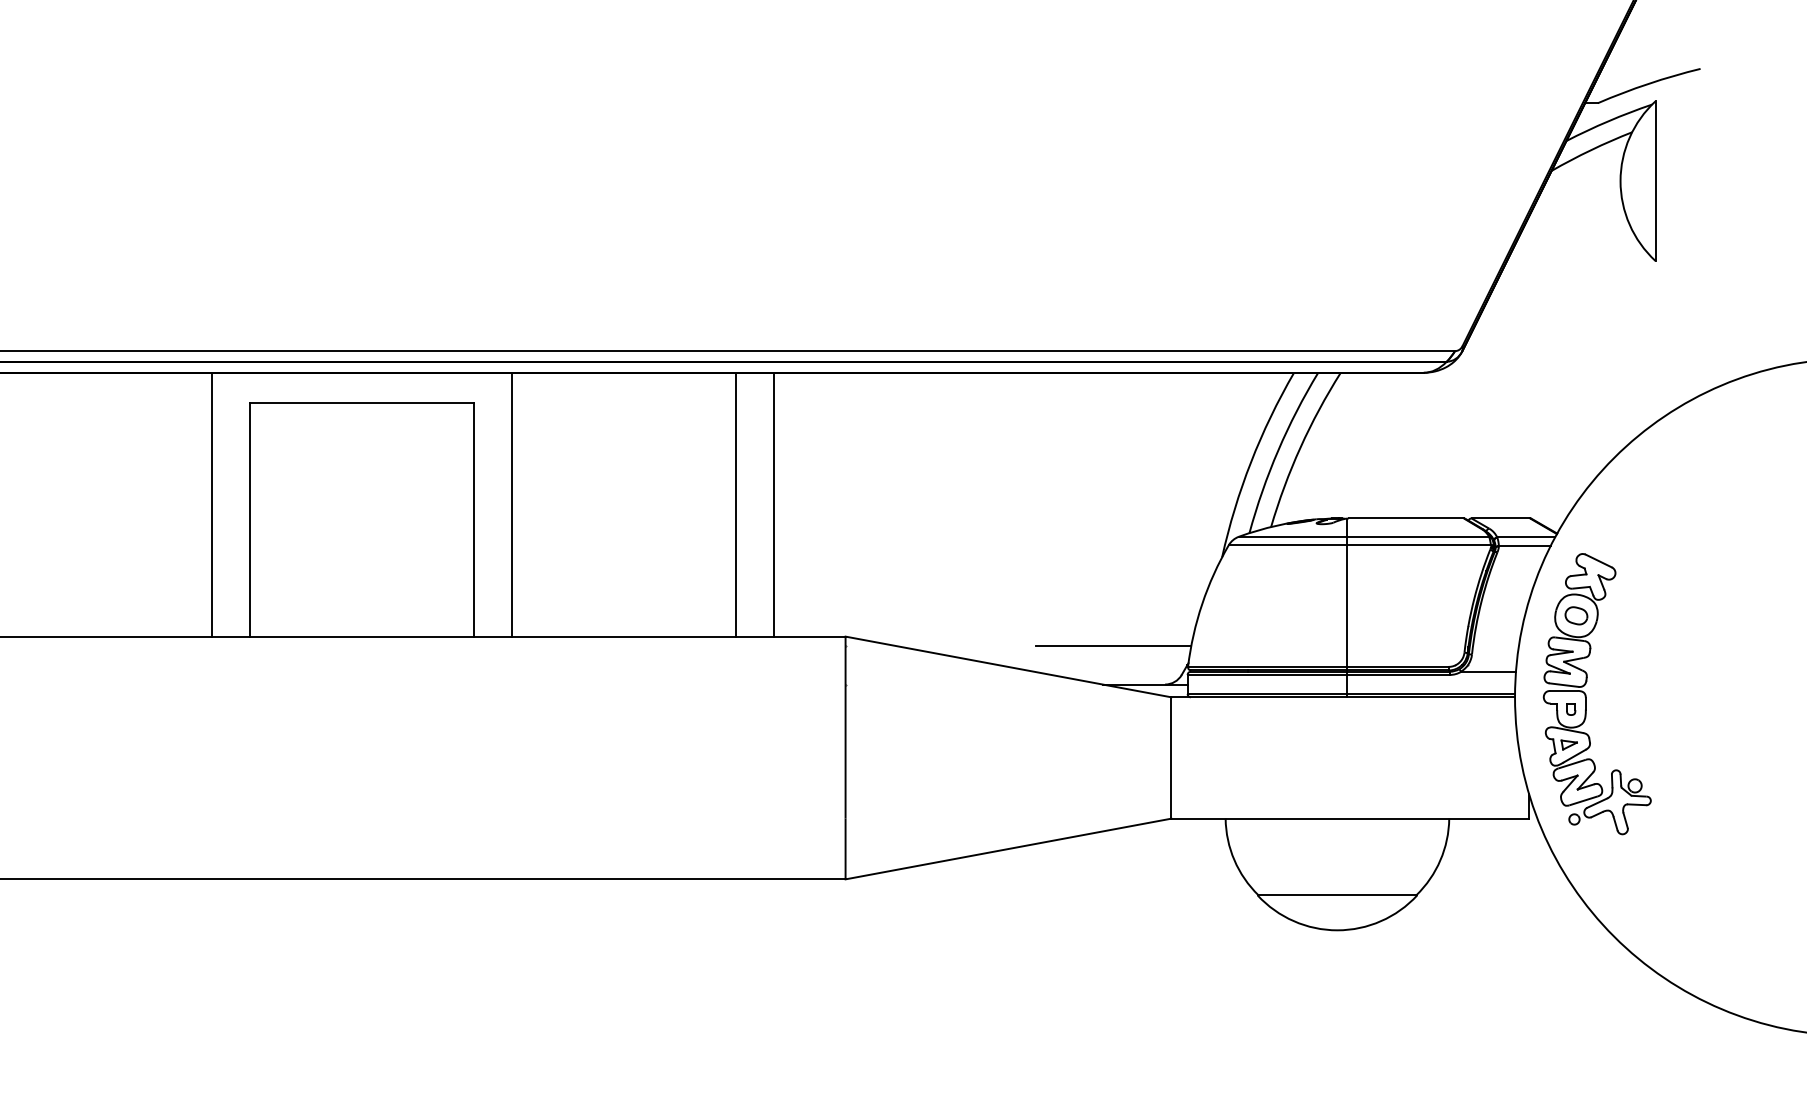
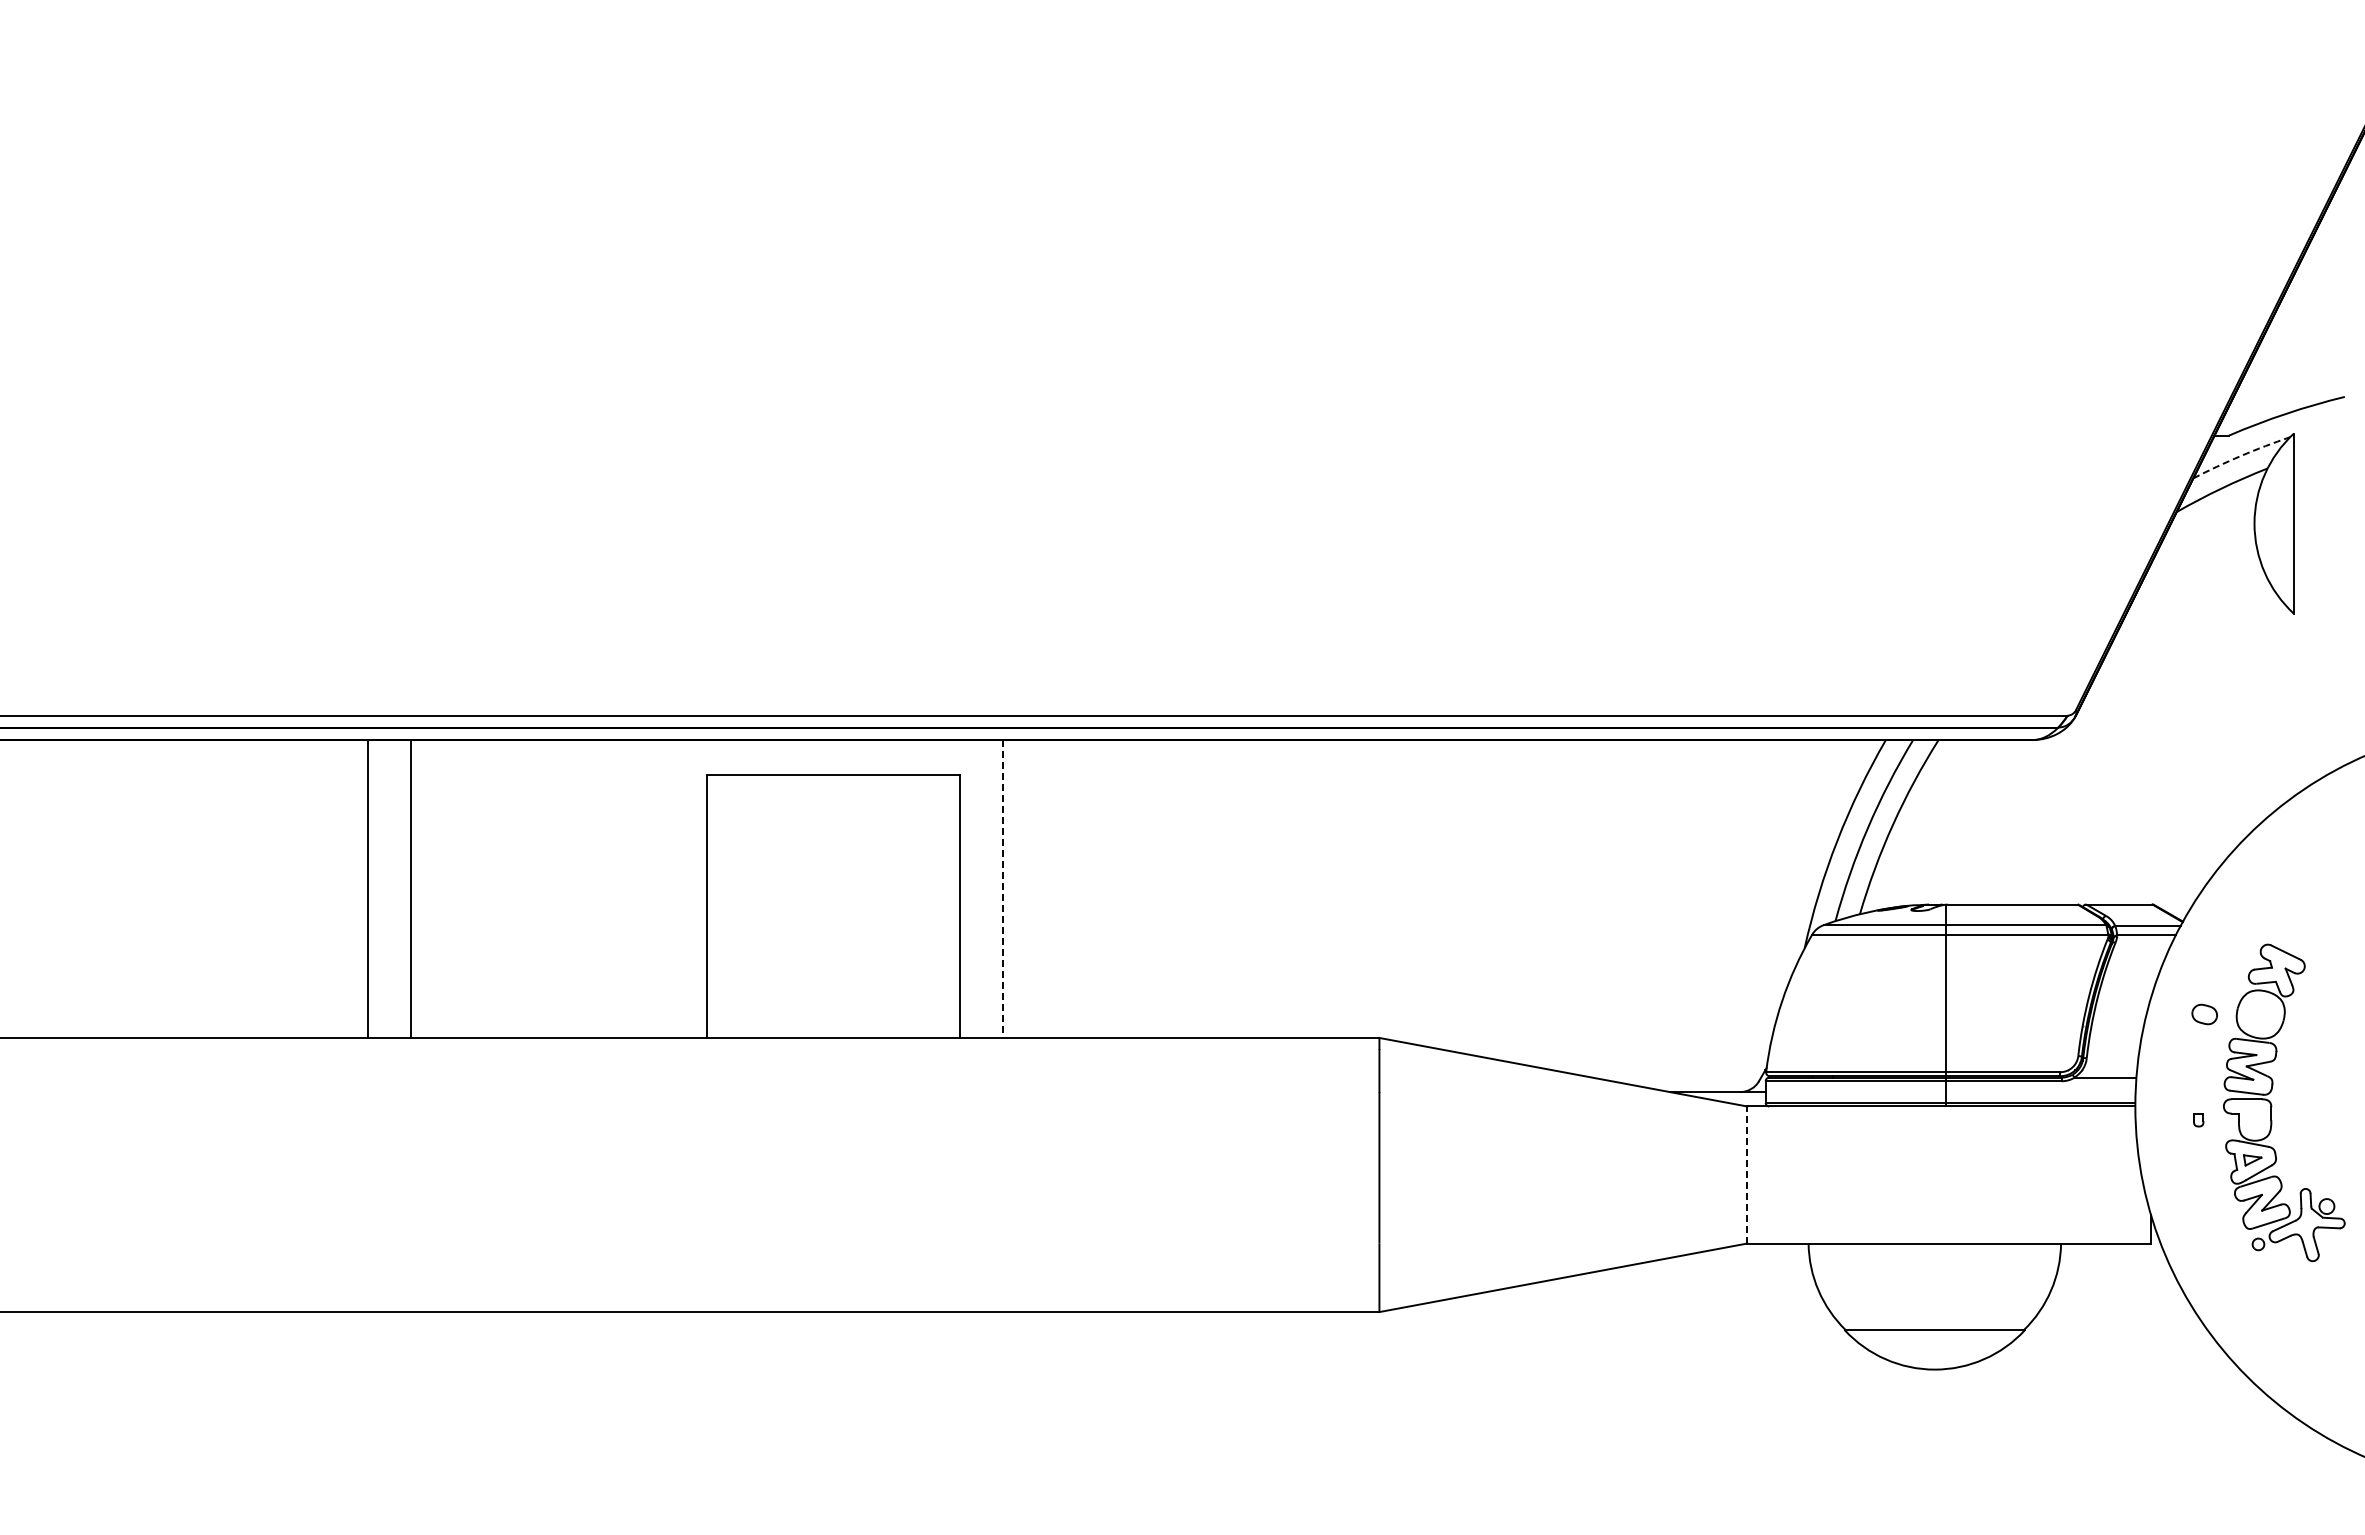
arc: (1608, 121) -> (2240, 456), solid -> dashed
line: (211, 504) -> (663, 888), removed
line: (735, 504) -> (1255, 888), removed
line: (773, 504) -> (1298, 888), removed
line: (511, 505) -> (1002, 889), solid -> dashed
line: (1113, 645) -> (1681, 1048), removed
part: (1586, 696) -> (2272, 1105), moved
line: (1171, 758) -> (1747, 1175), solid -> dashed

